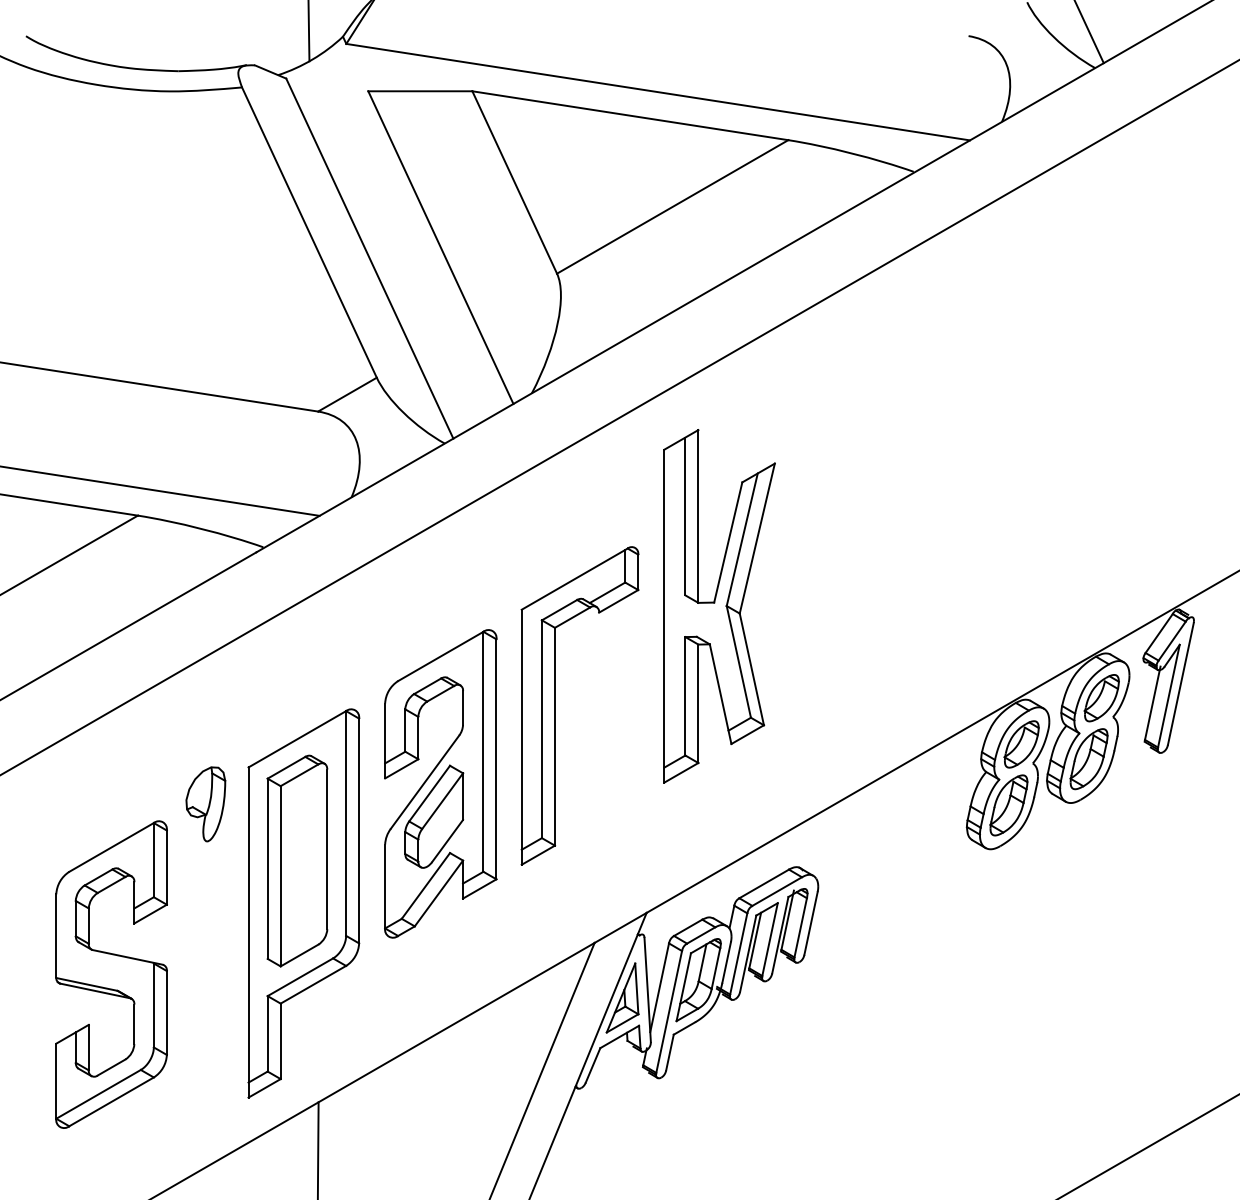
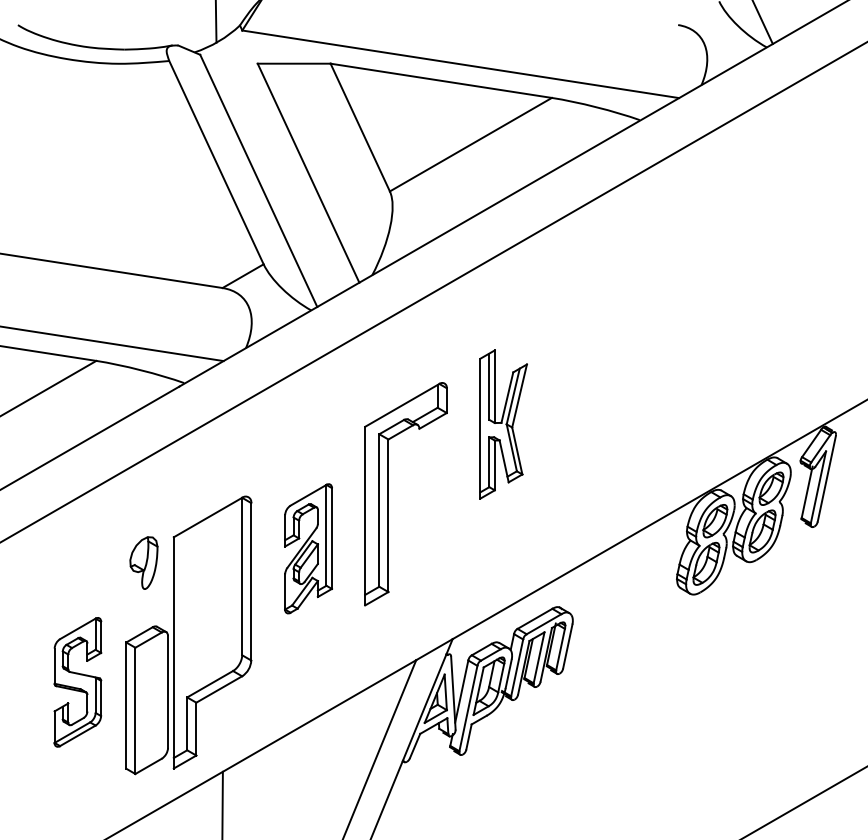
part: (719, 606) -> (503, 424), size x0.6
part: (440, 783) -> (308, 548), size x0.6
part: (297, 860) -> (147, 699), moved
part: (111, 974) -> (77, 682), size x0.6

